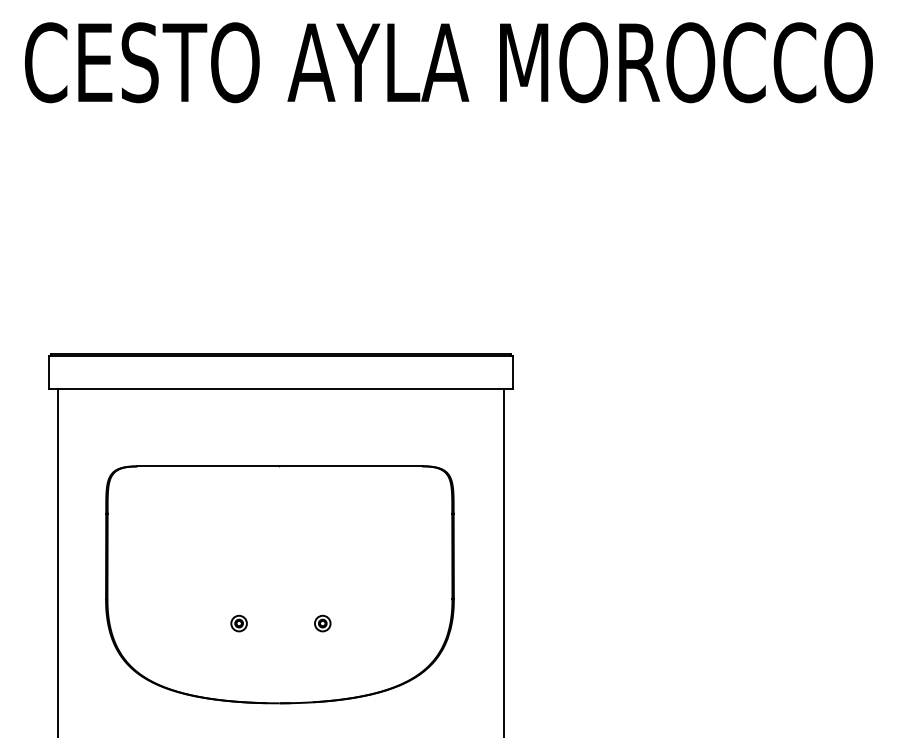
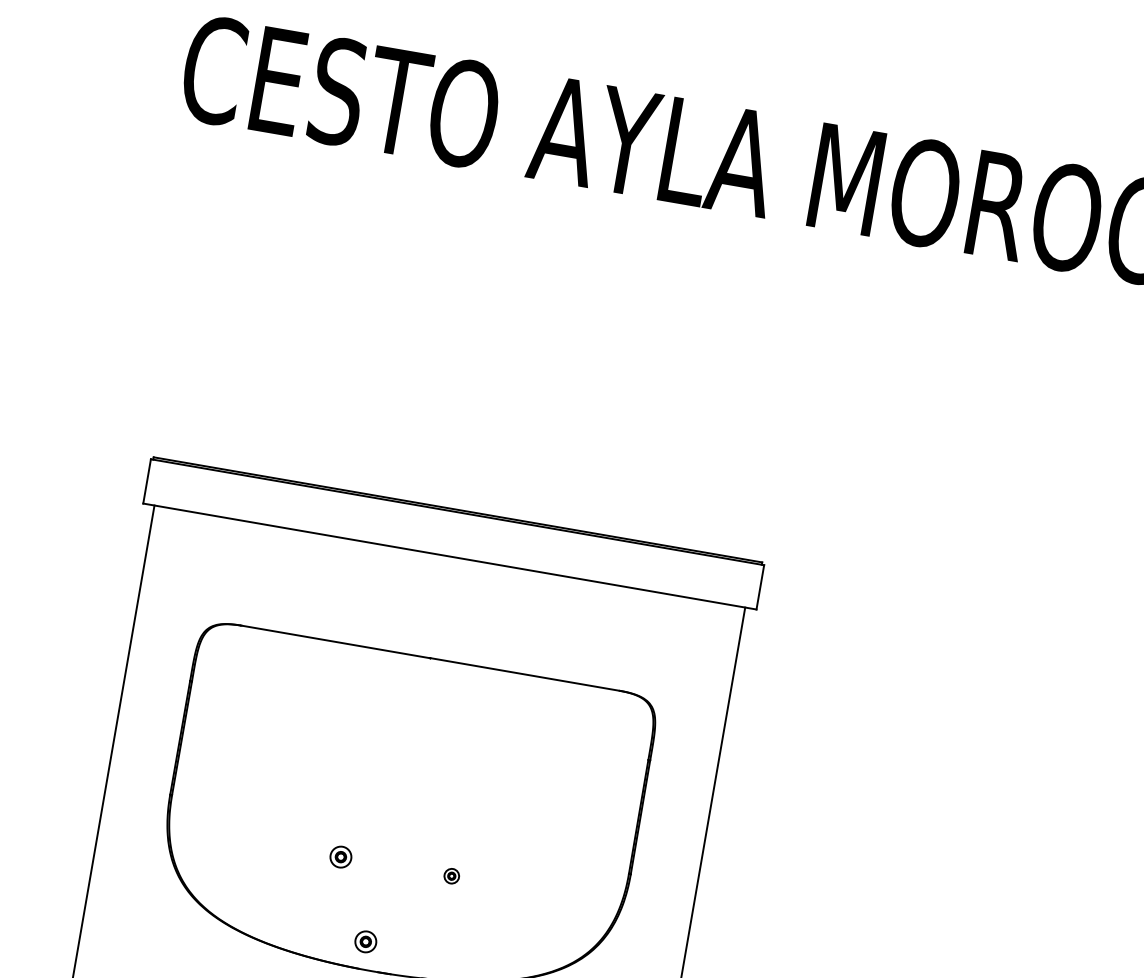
part: (322, 623) -> (451, 876), size x0.7
part: (267, 682) -> (365, 941), added

